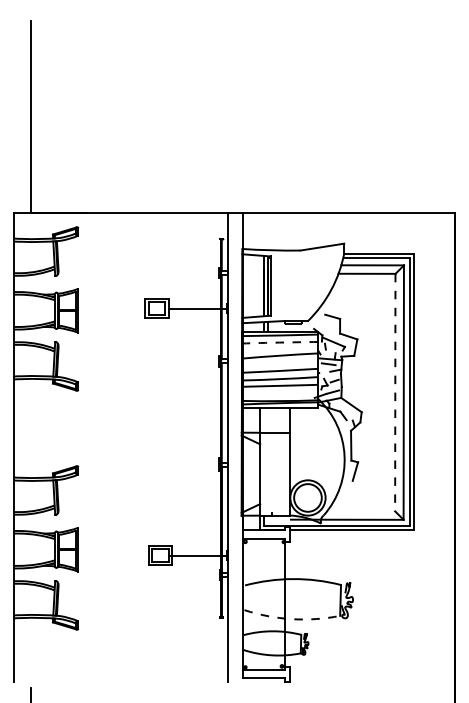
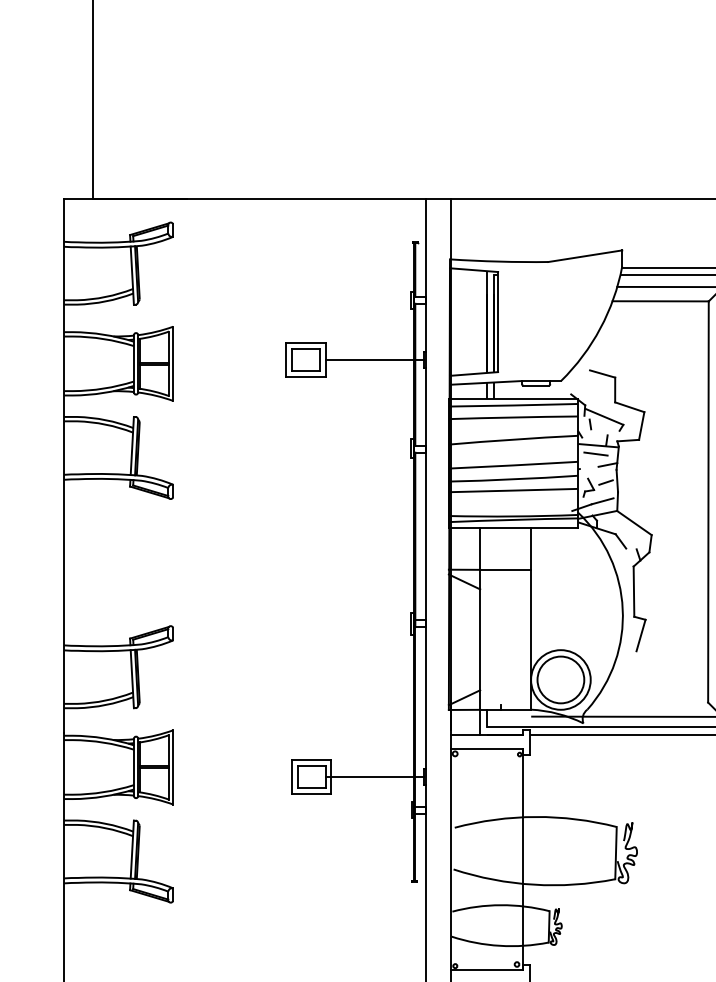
arc: (279, 342) -> (512, 417), dashed -> solid
line: (395, 392) -> (708, 501), dashed -> solid
arc: (291, 619) -> (533, 885), dashed -> solid

